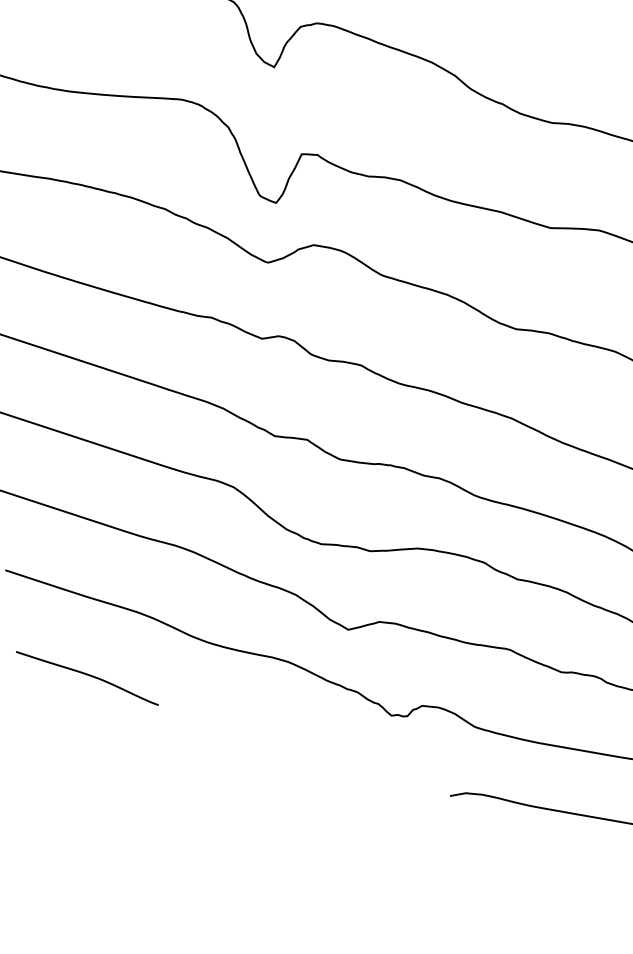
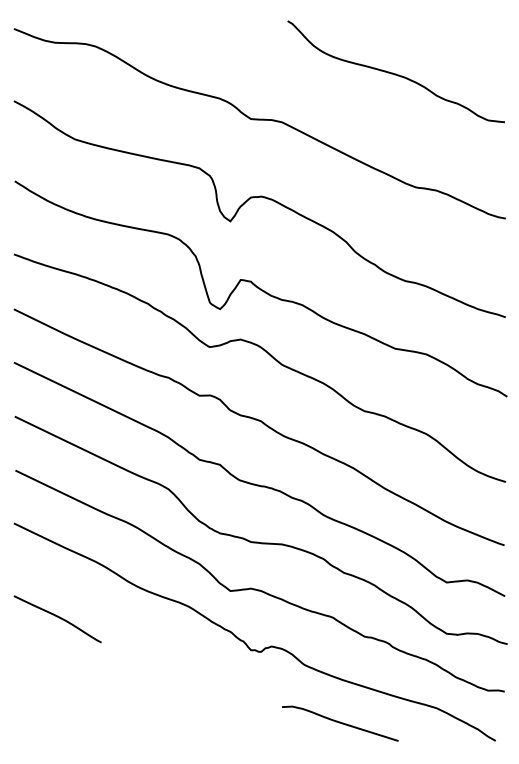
curve: (86, 675) -> (57, 617), moved

